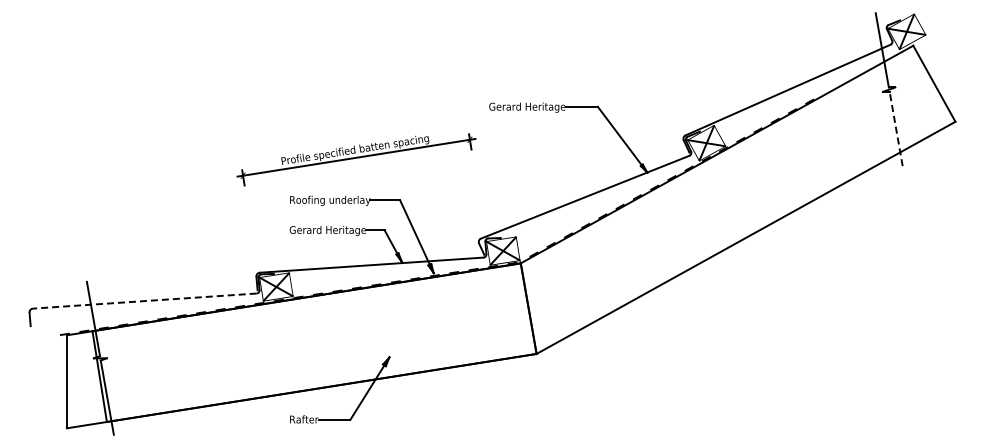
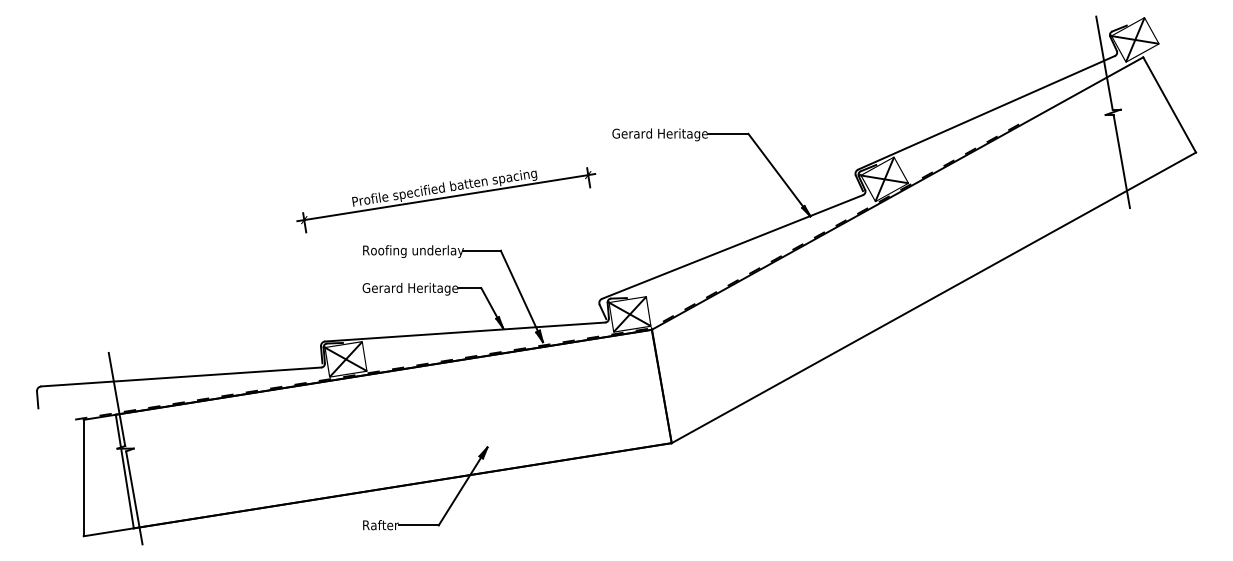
line: (896, 128) -> (1122, 160), dashed -> solid
line: (144, 301) -> (180, 377), dashed -> solid

